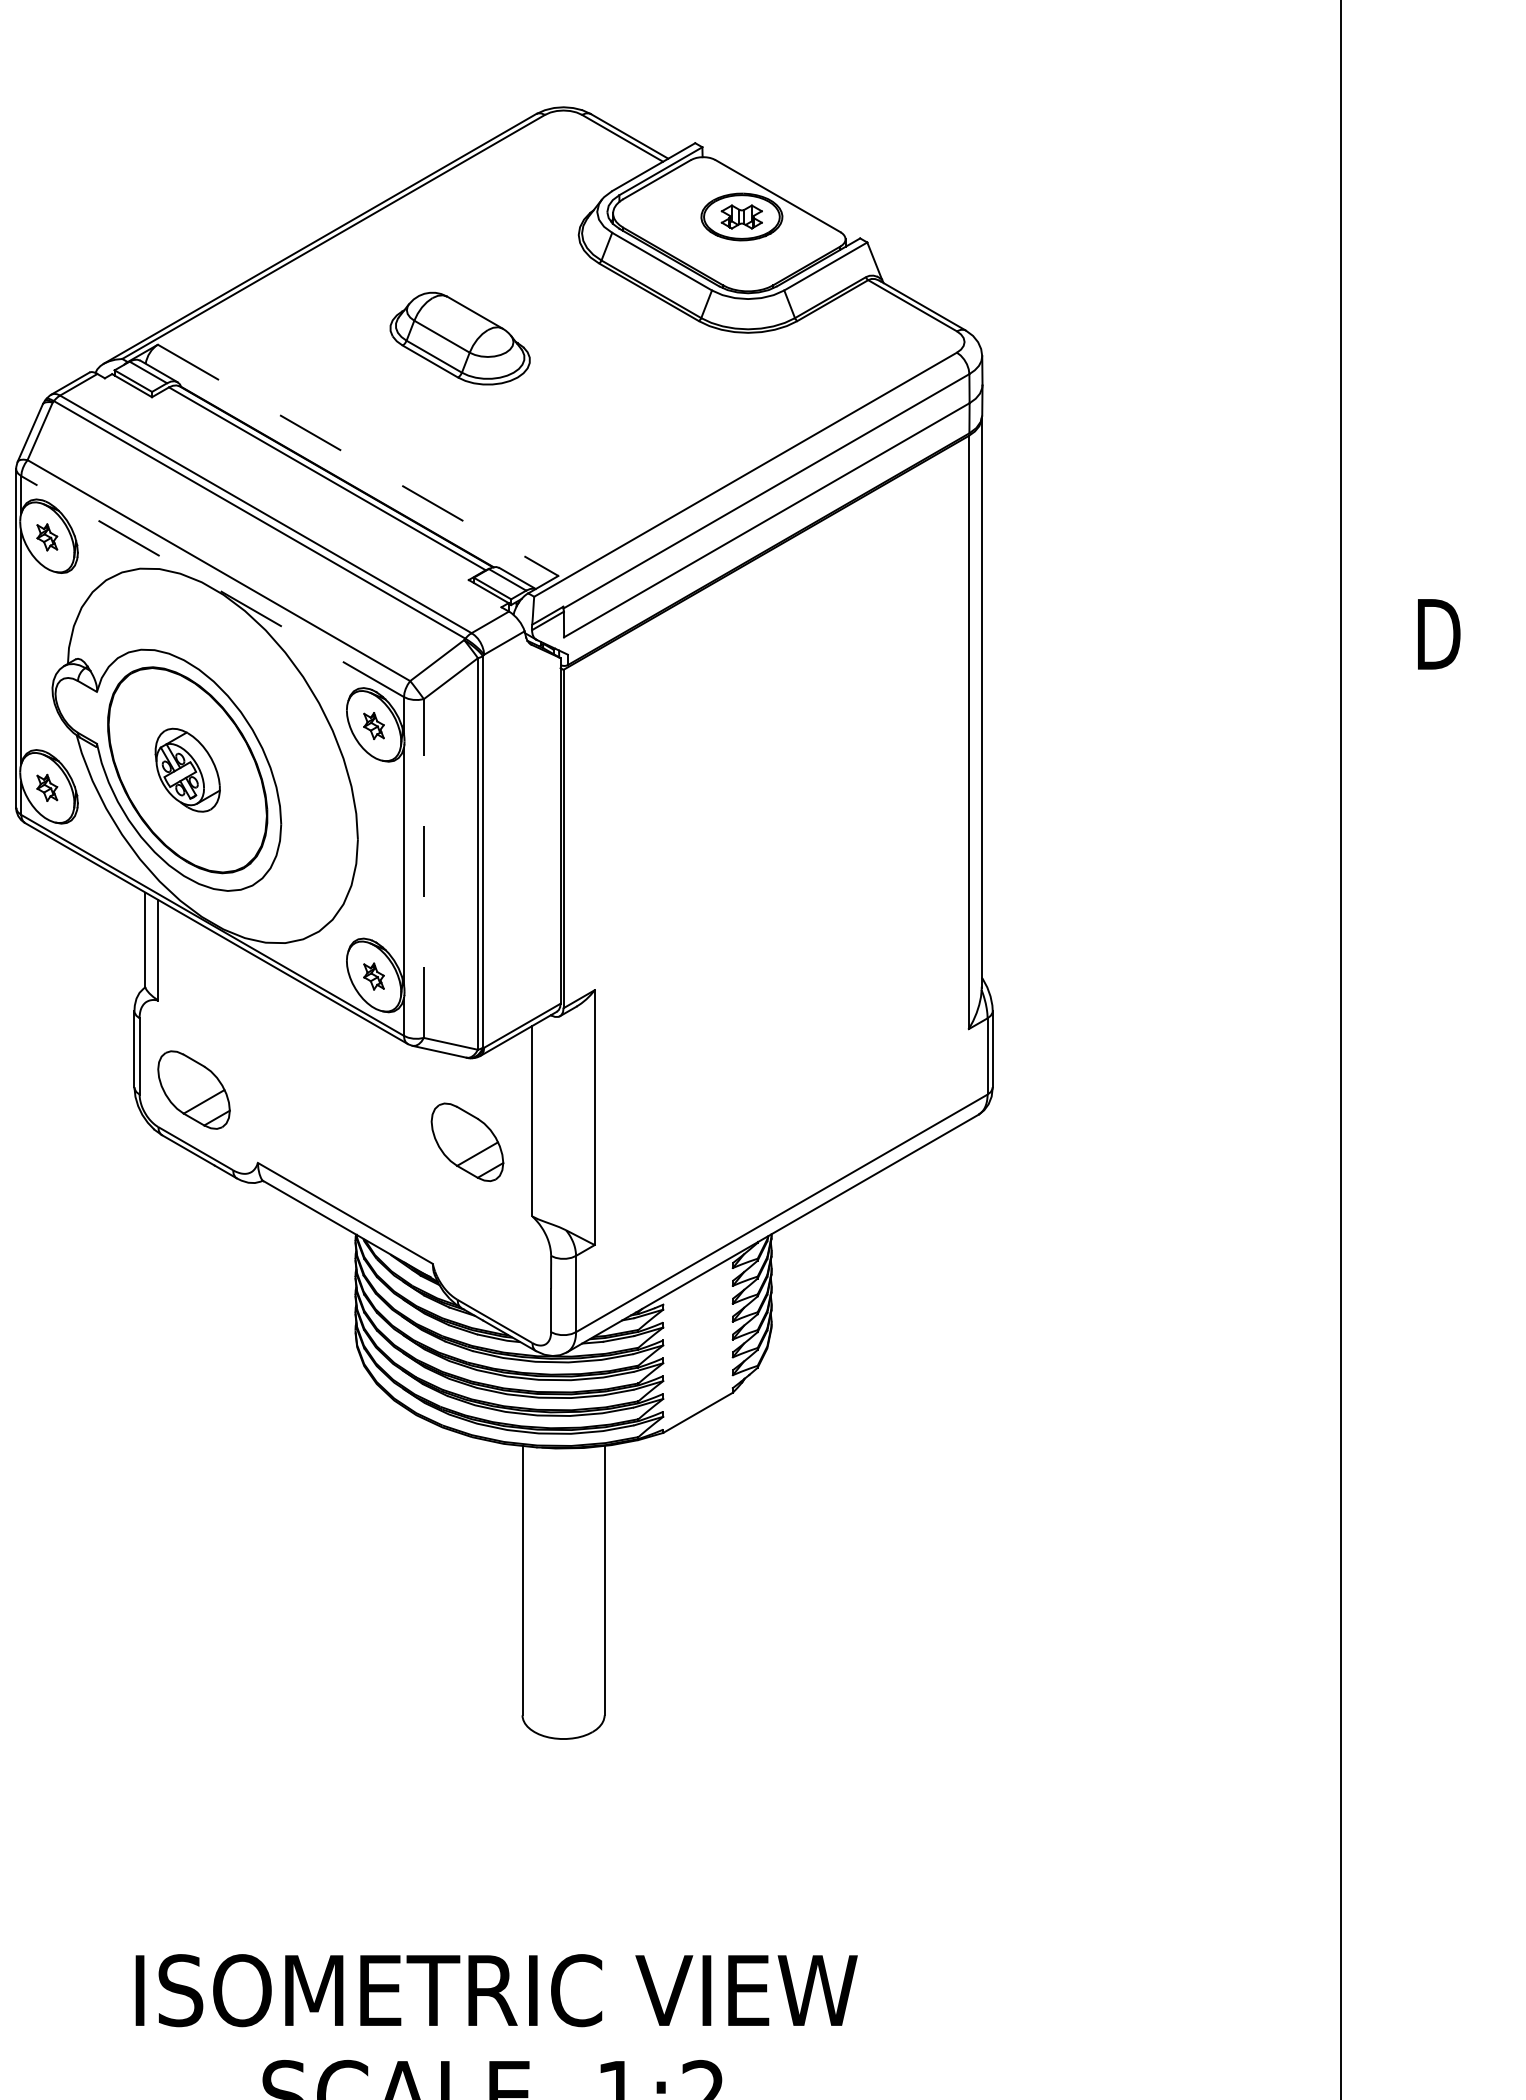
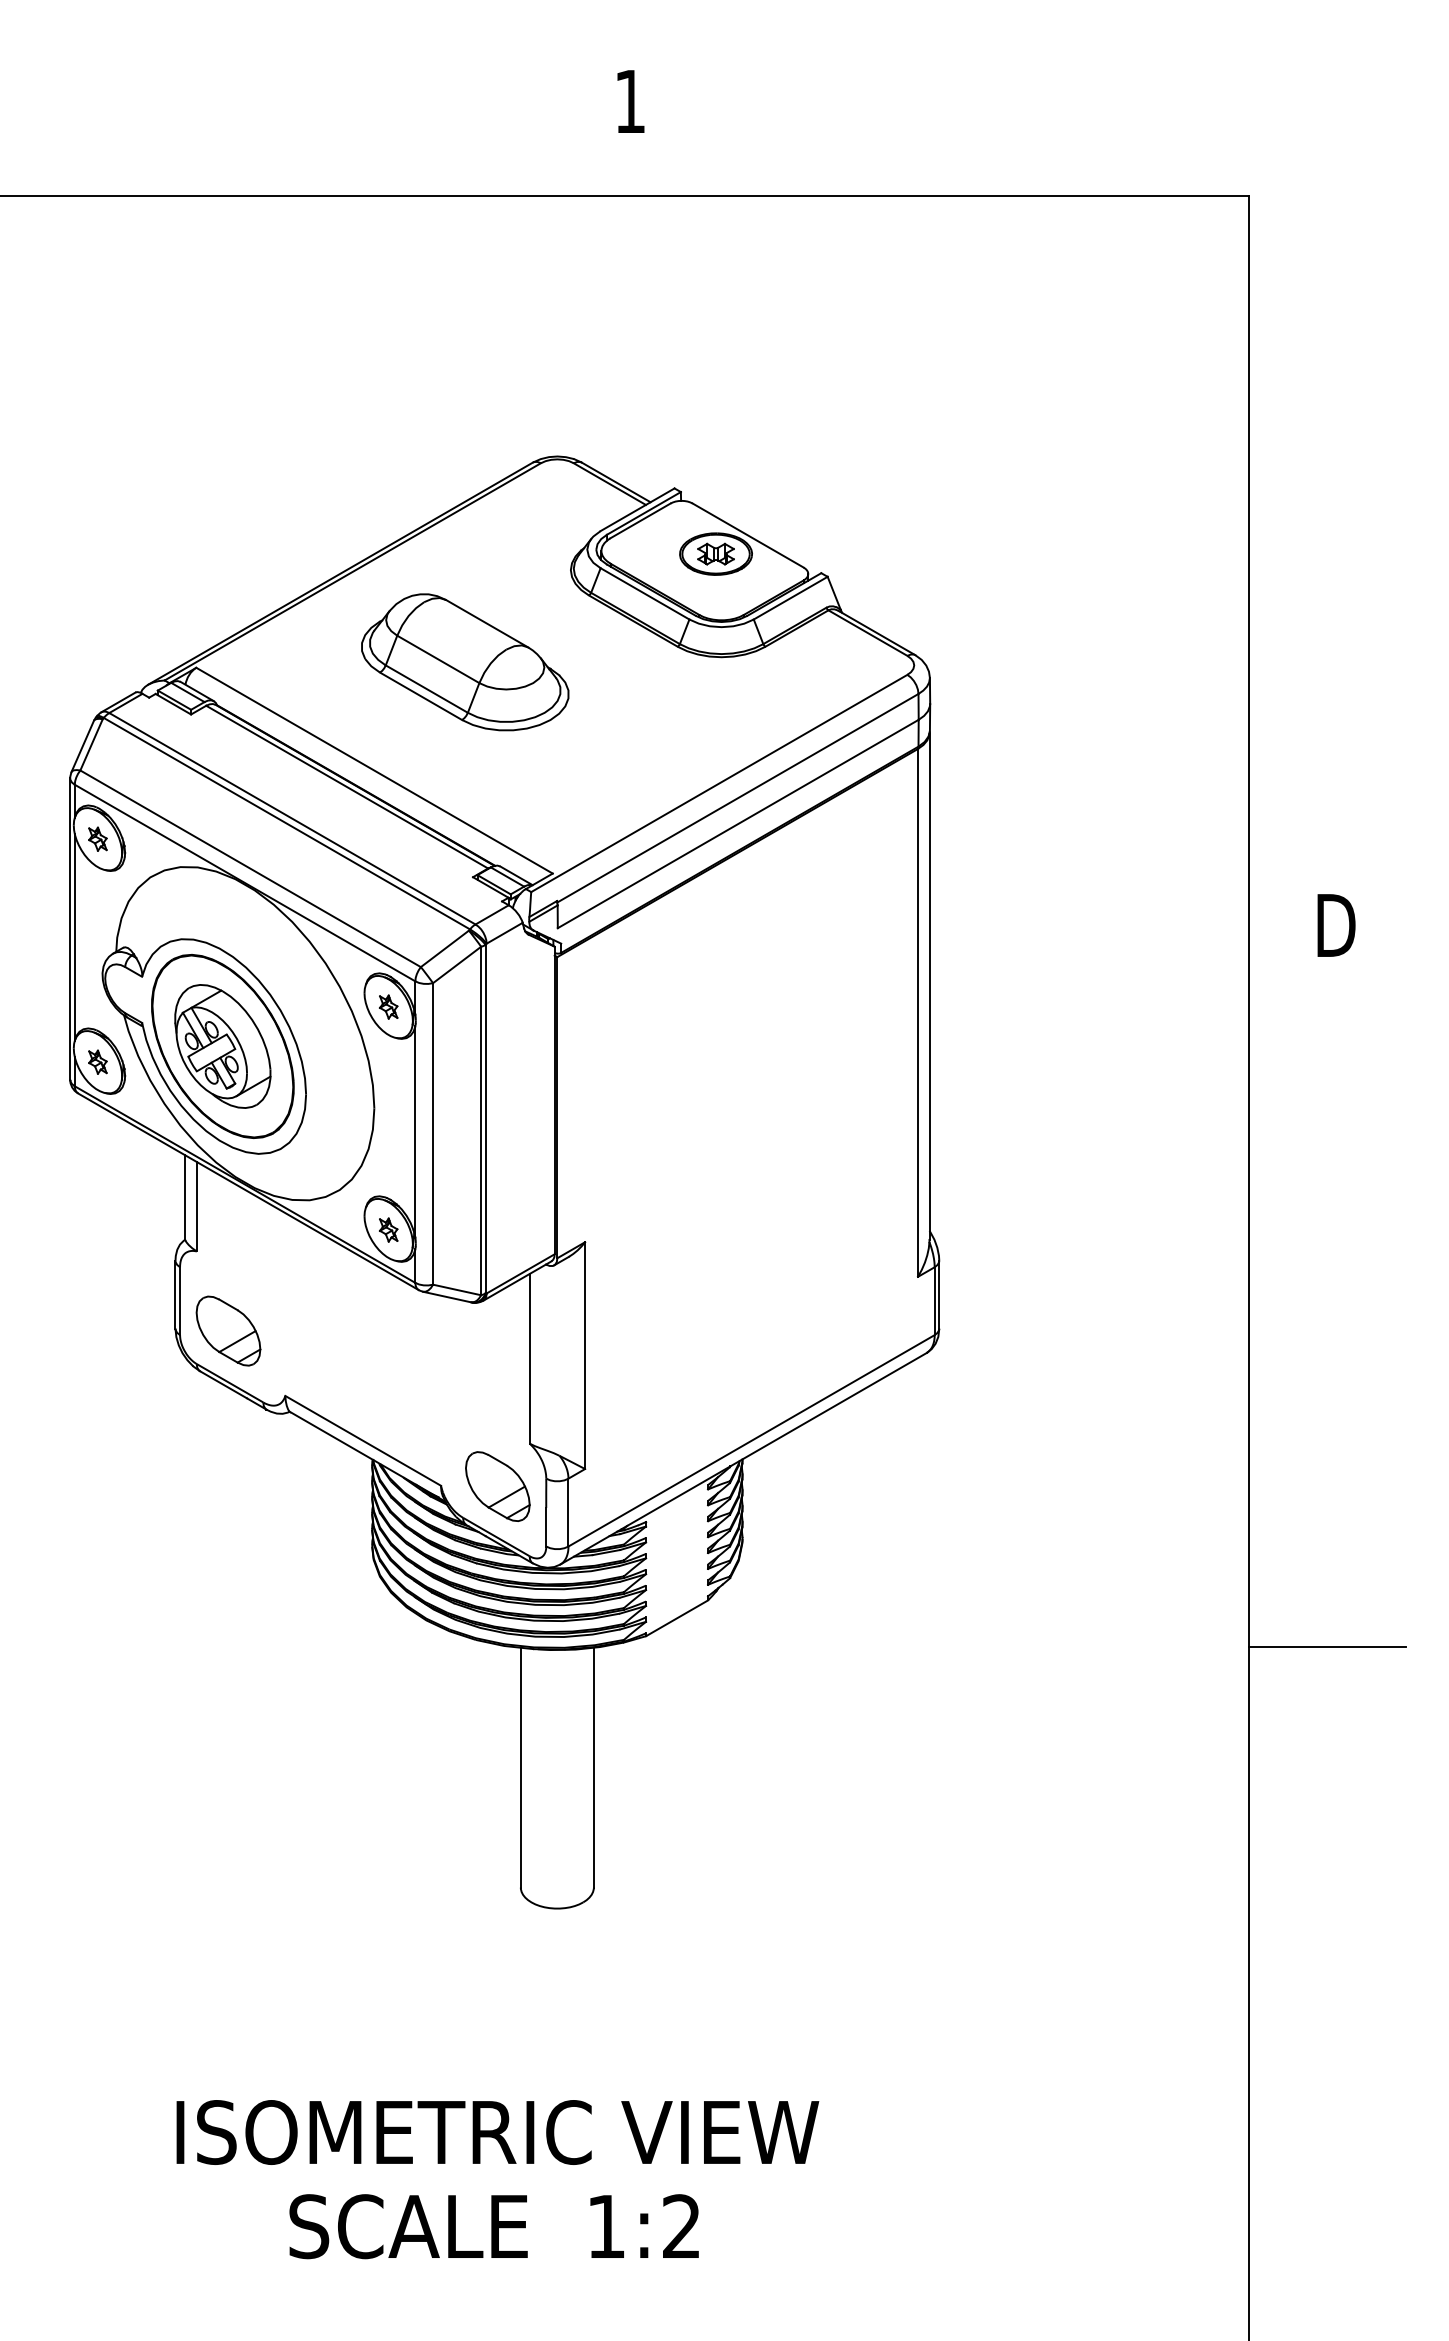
part: (460, 338) -> (465, 662), size x1.67
line: (358, 460) -> (374, 770), dashed -> solid
line: (213, 587) -> (245, 883), dashed -> solid
part: (187, 770) -> (222, 1046), size x1.67
line: (424, 868) -> (433, 1133), dashed -> solid
part: (467, 1142) -> (497, 1486), moved
line: (1427, 1445) -> (1326, 1647), added

